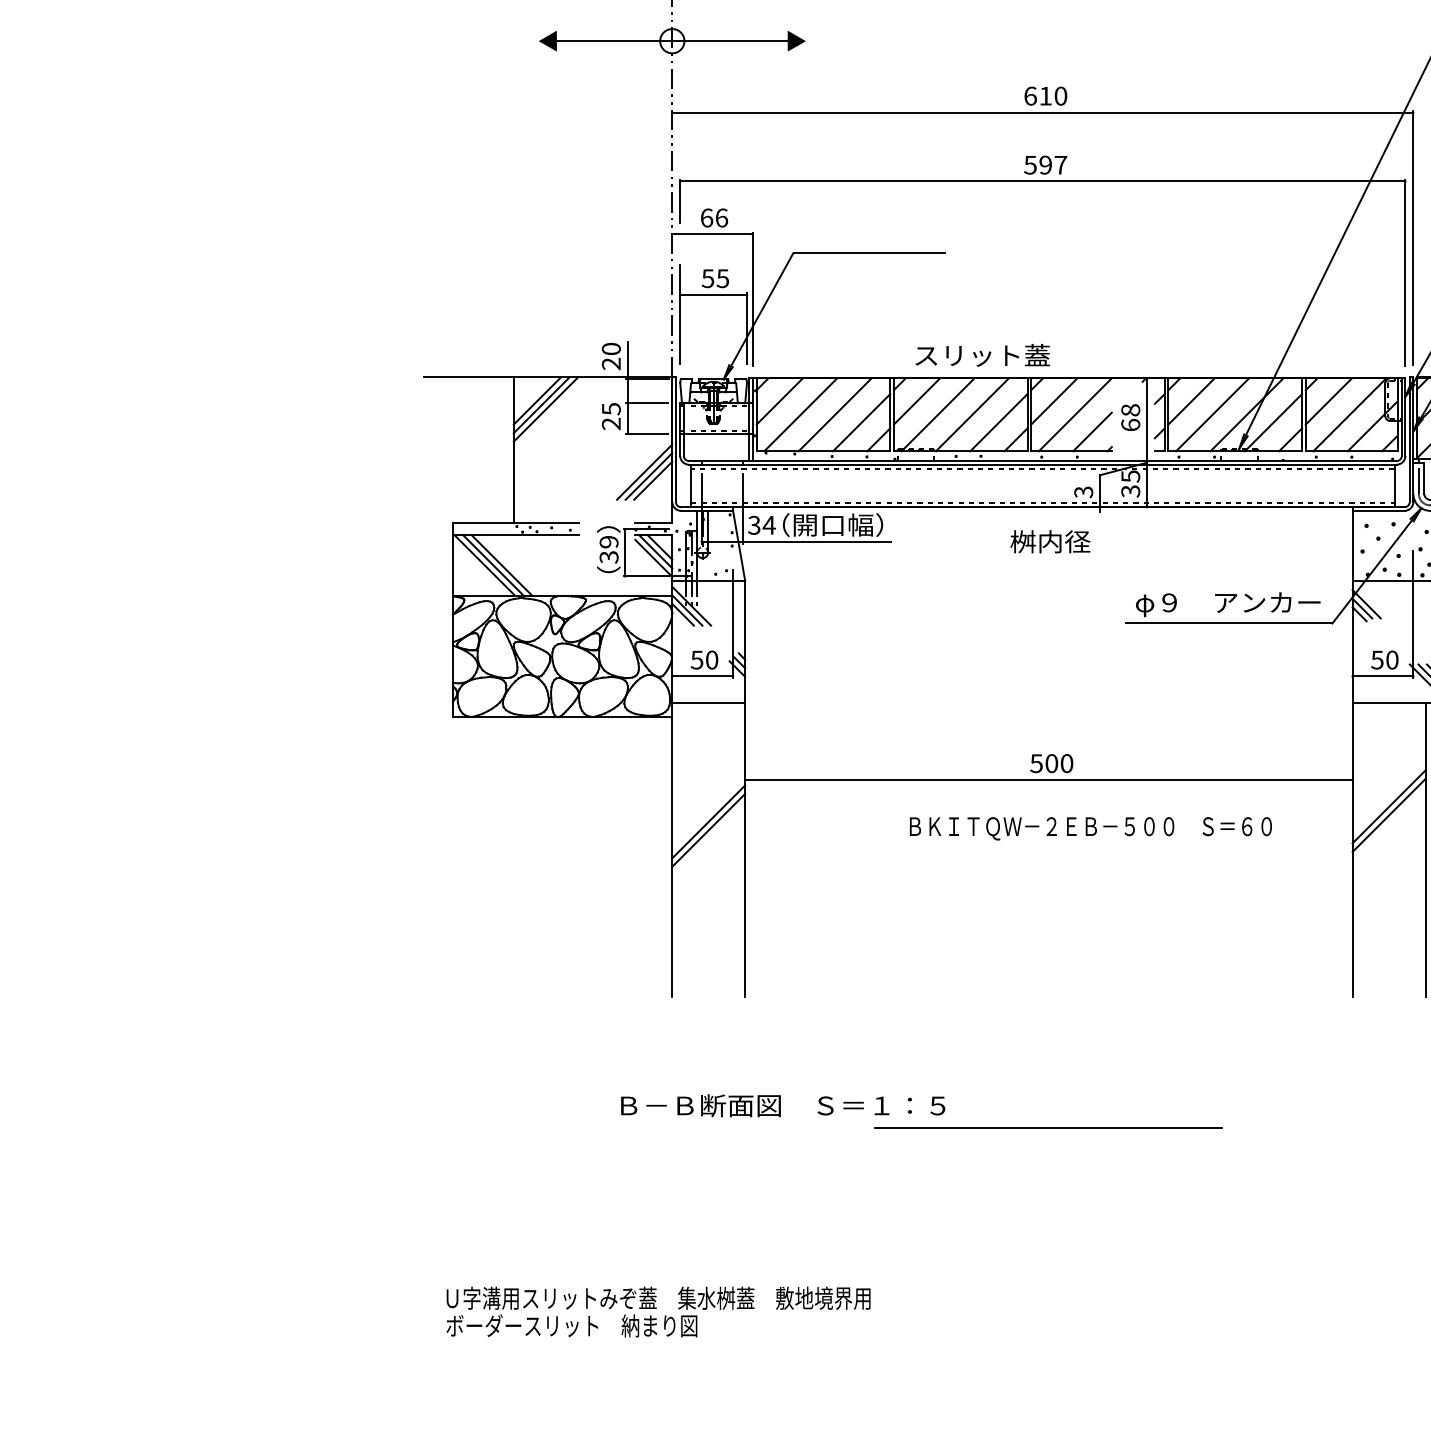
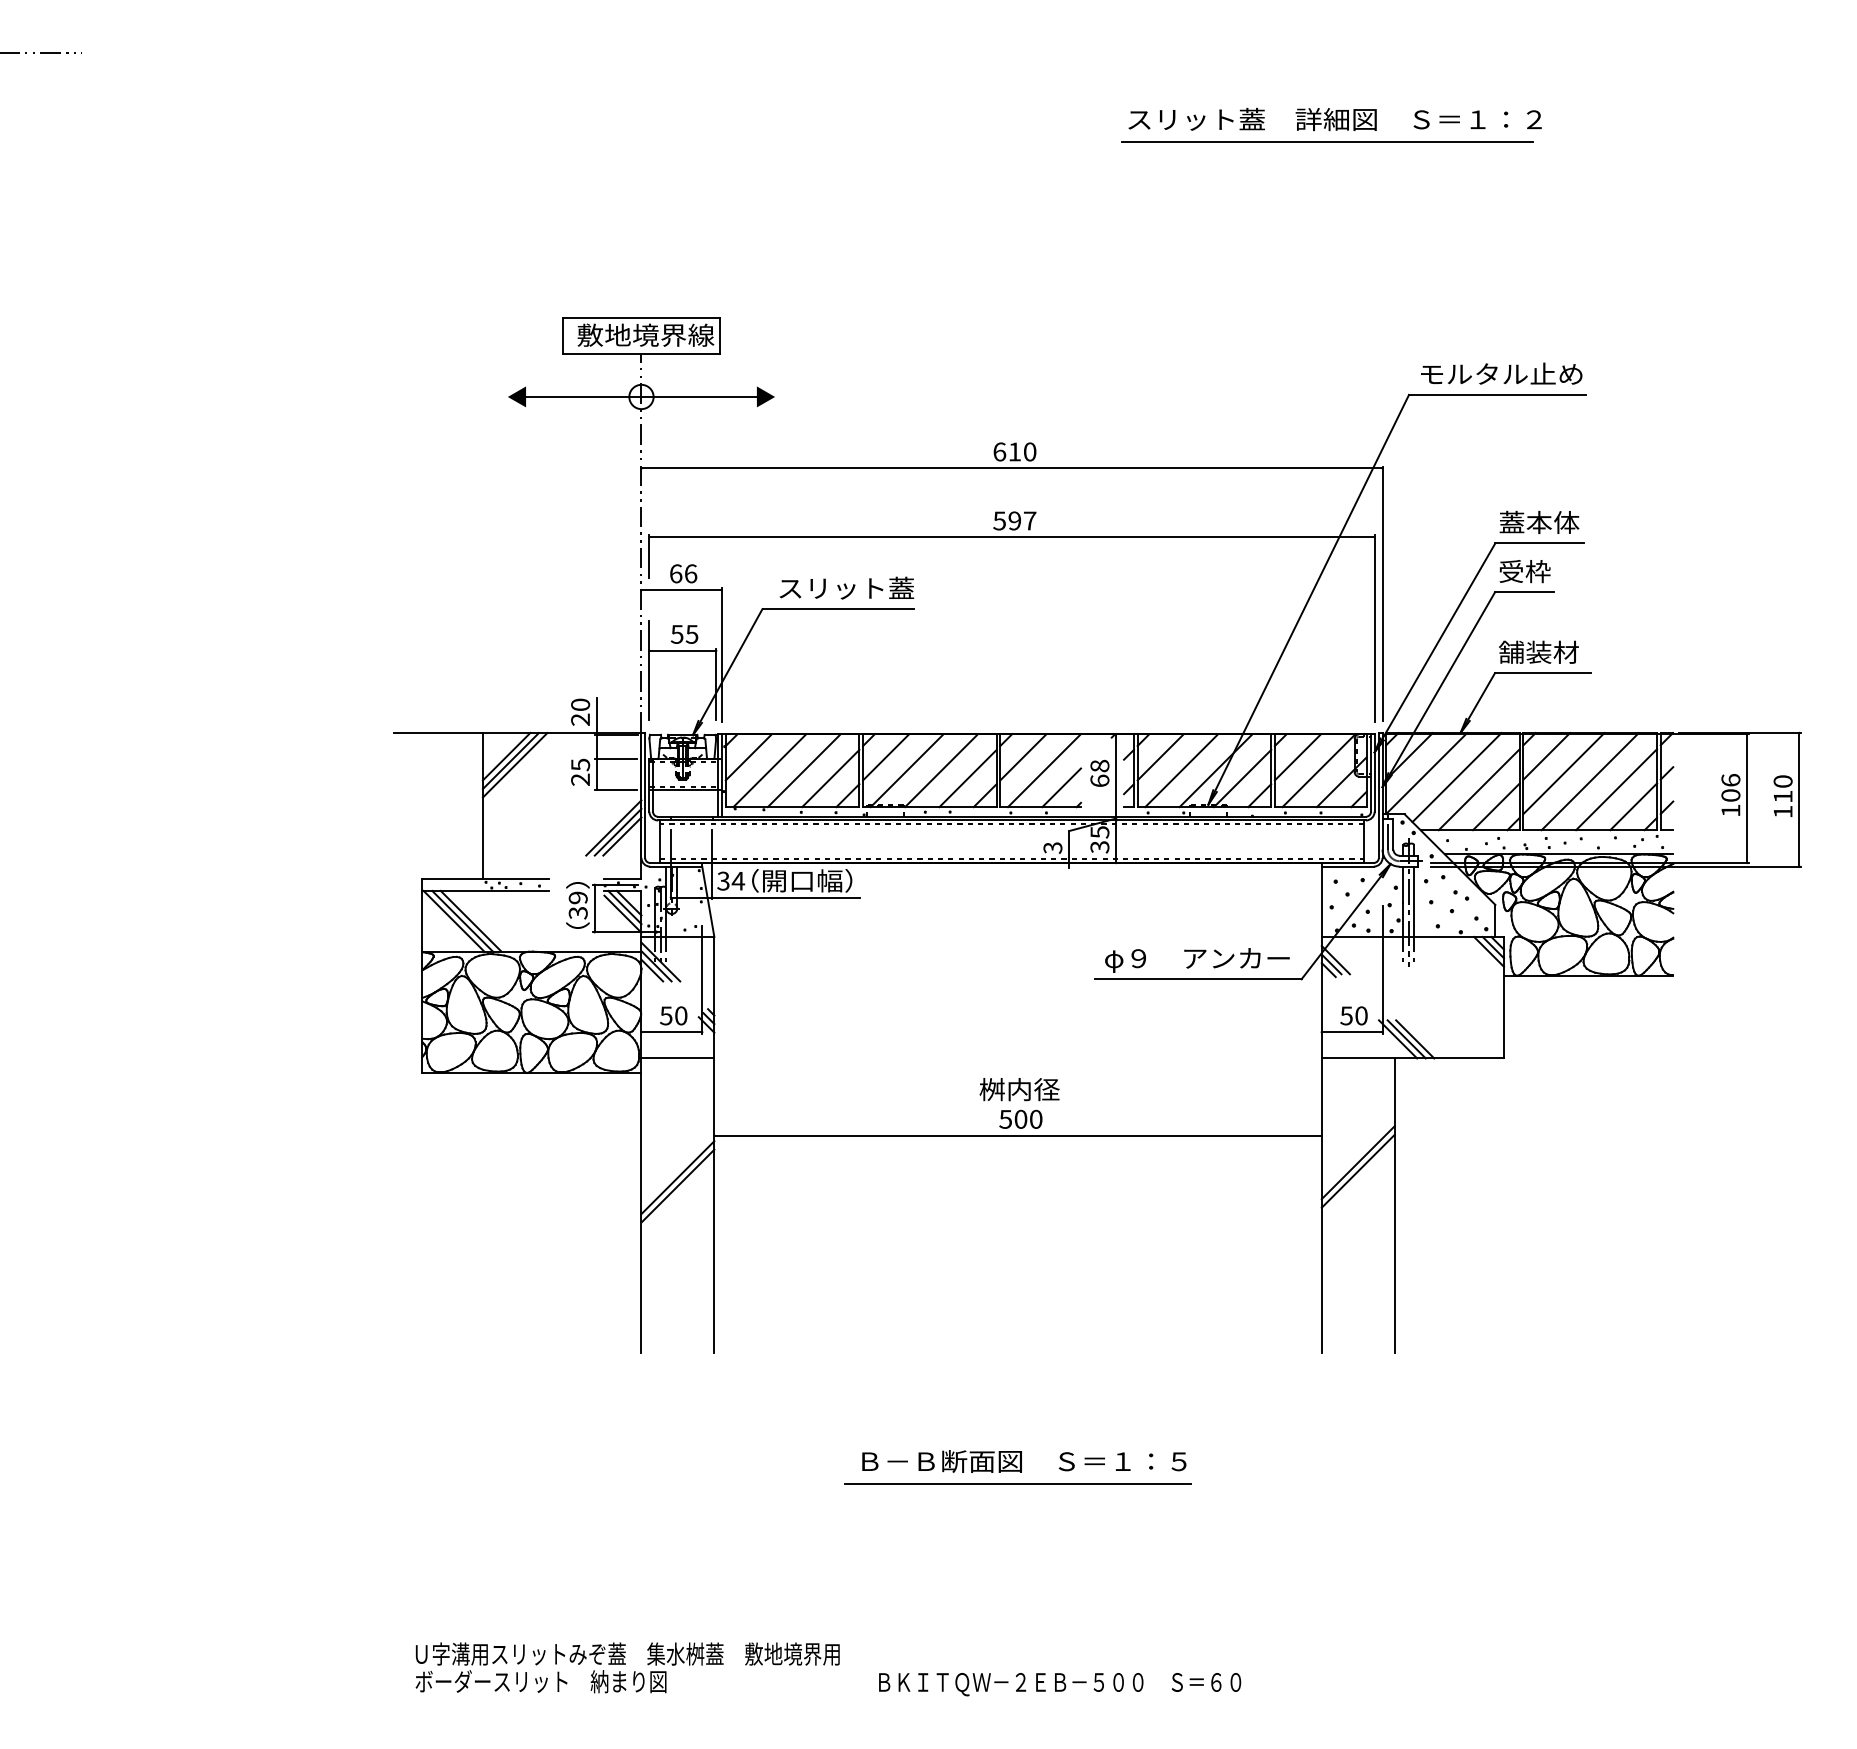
text: (982, 354) -> (846, 587), moved
text: (1050, 541) -> (1019, 1089), moved
text: (1091, 828) -> (1060, 1684), moved
text: (783, 1105) -> (1024, 1461), moved

